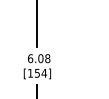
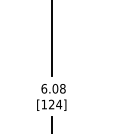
text: (37, 73) -> (51, 104), [154] -> [124]

